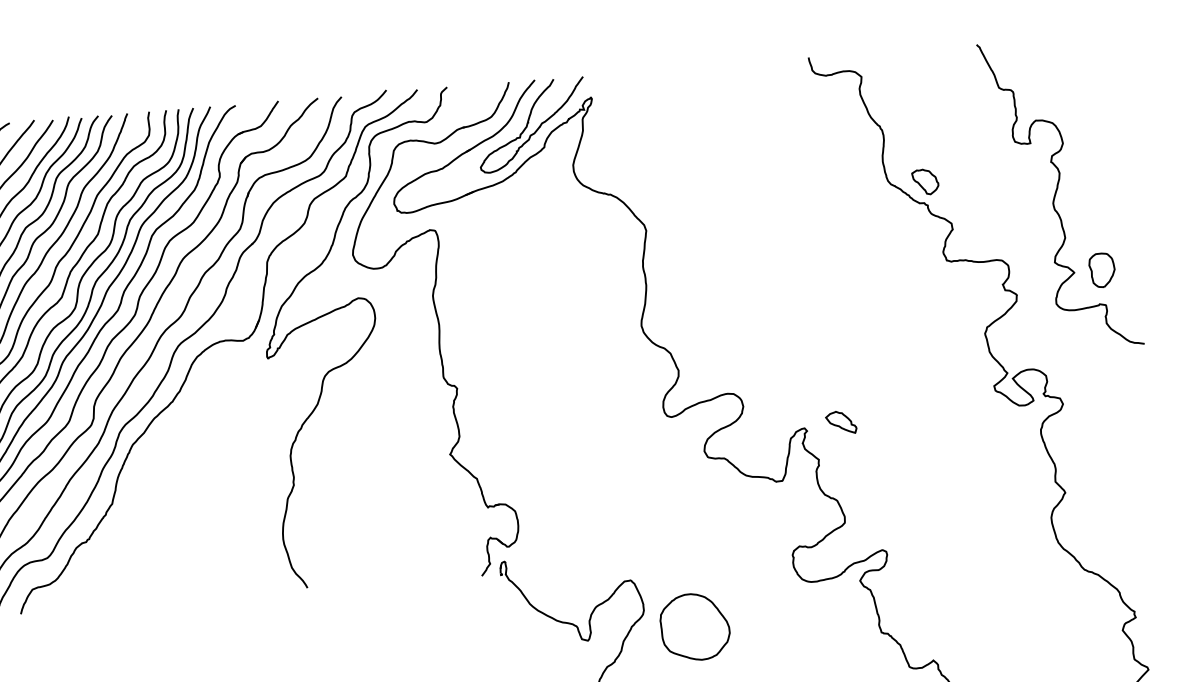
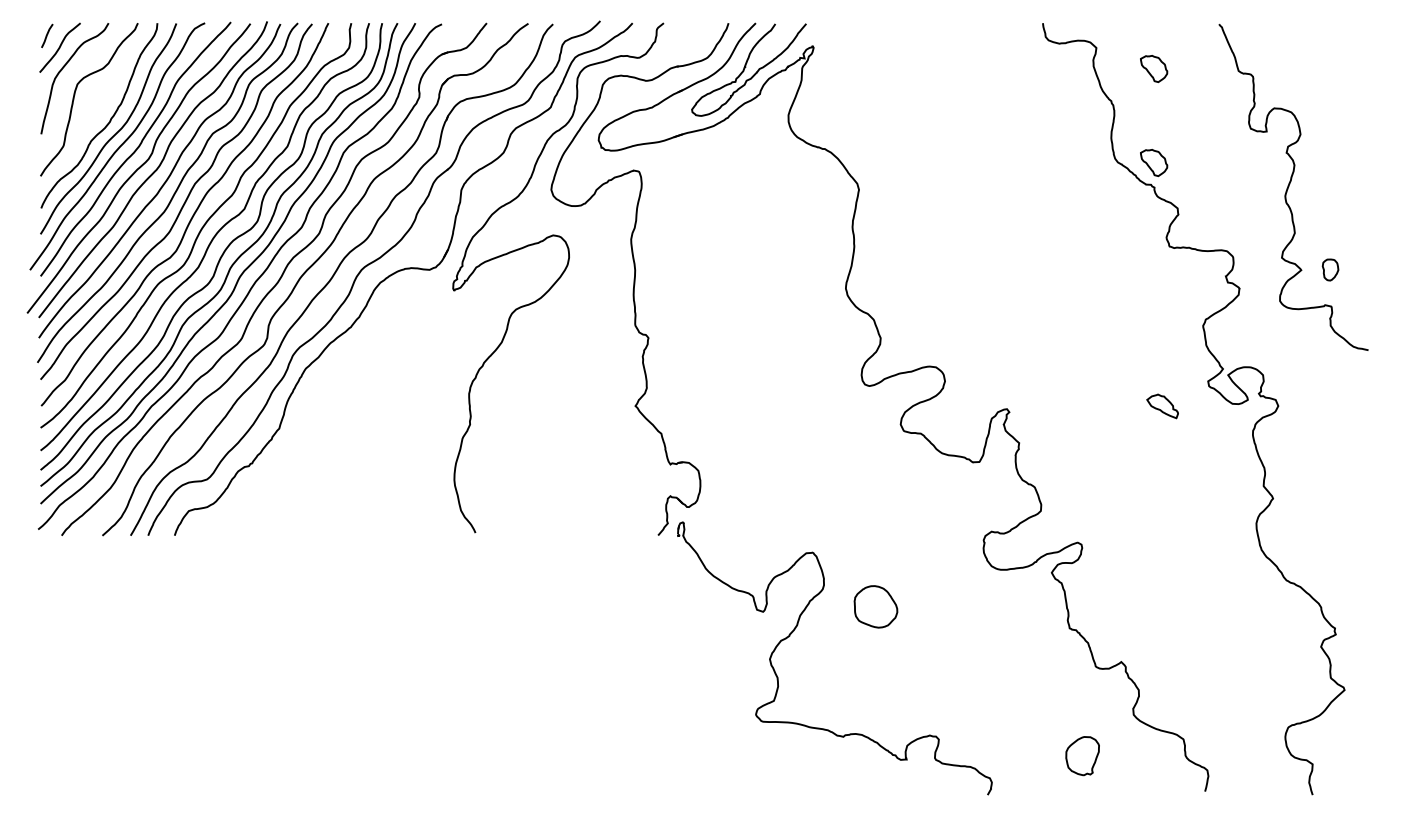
part: (918, 91) -> (1154, 68), added
part: (1102, 269) -> (1330, 269), size x0.6
part: (841, 422) -> (1162, 406), moved
part: (694, 626) -> (875, 606), size x0.6

